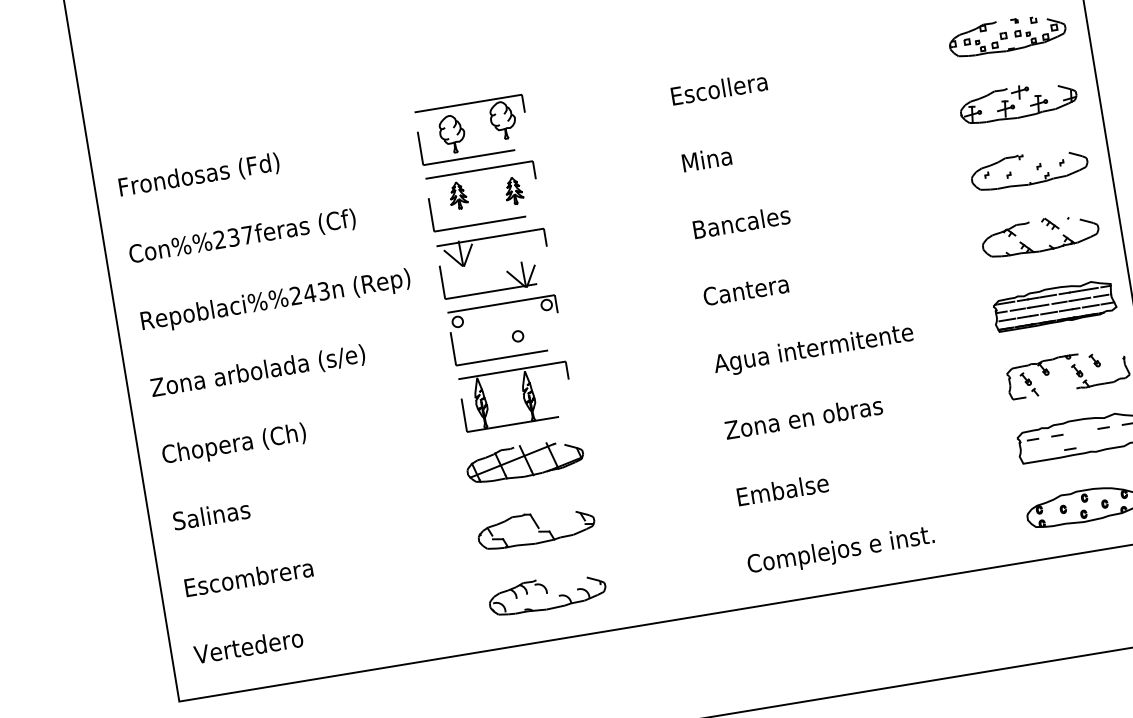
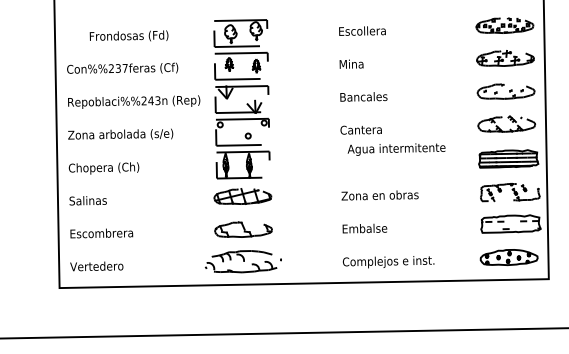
text: (197, 174) -> (128, 35), moved
text: (813, 350) -> (396, 149), moved
part: (547, 594) -> (244, 262), size x1.4

